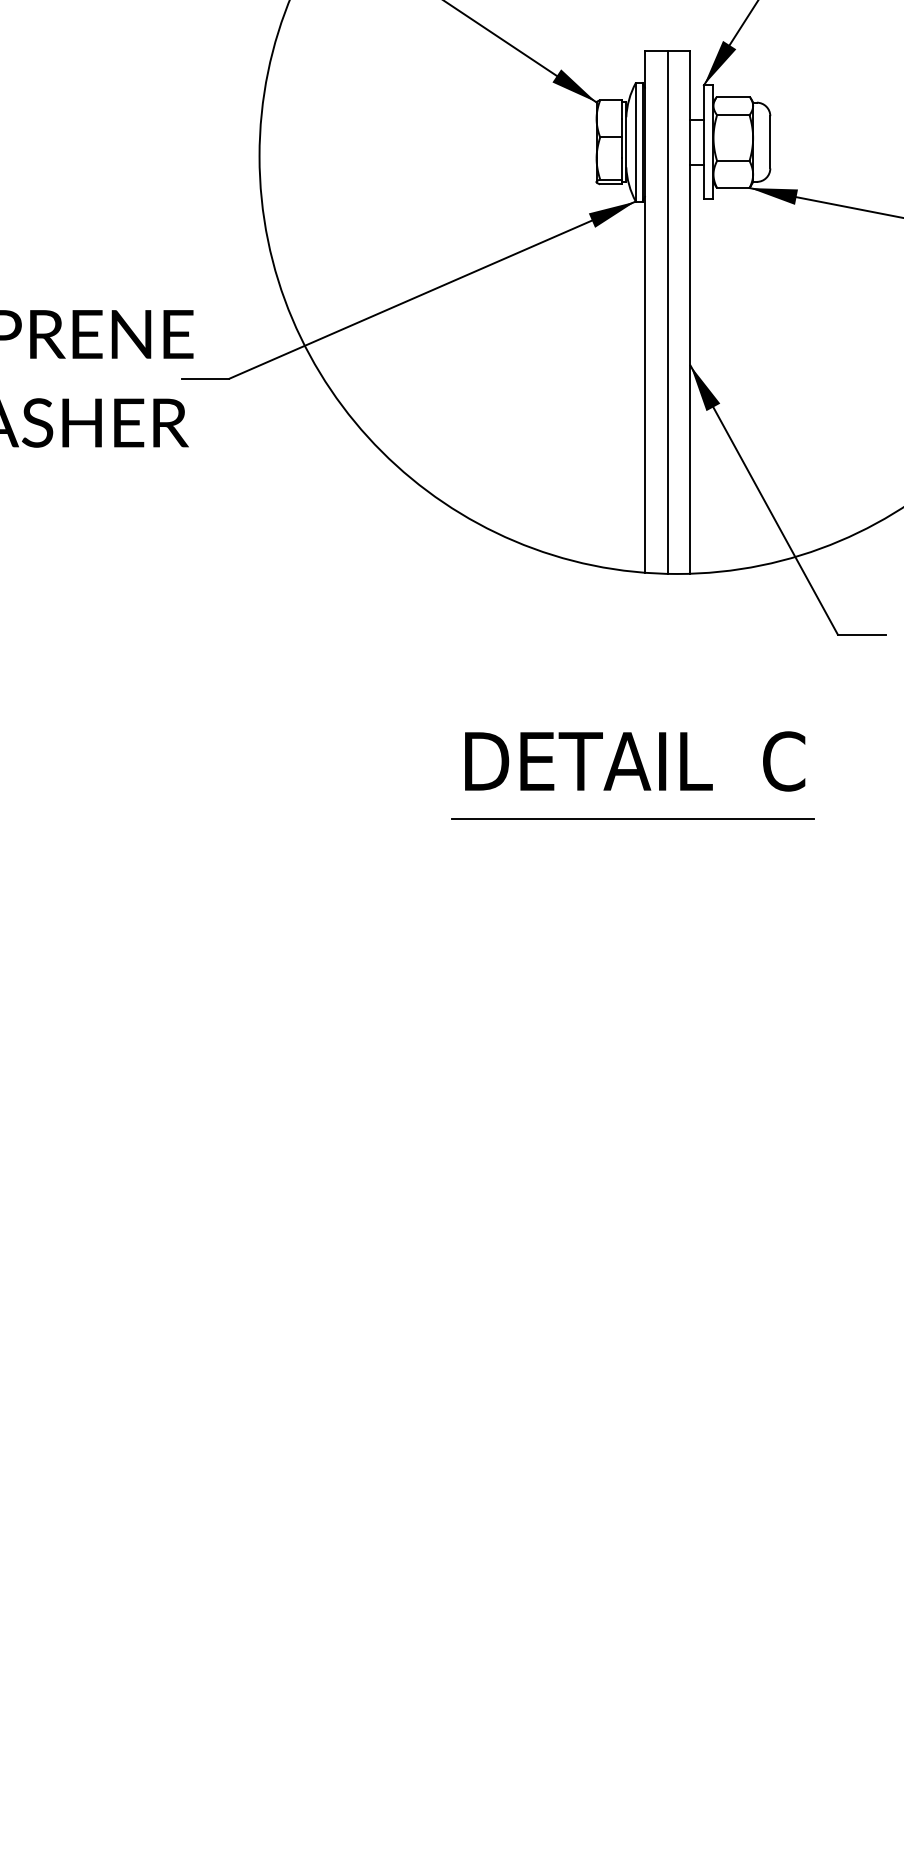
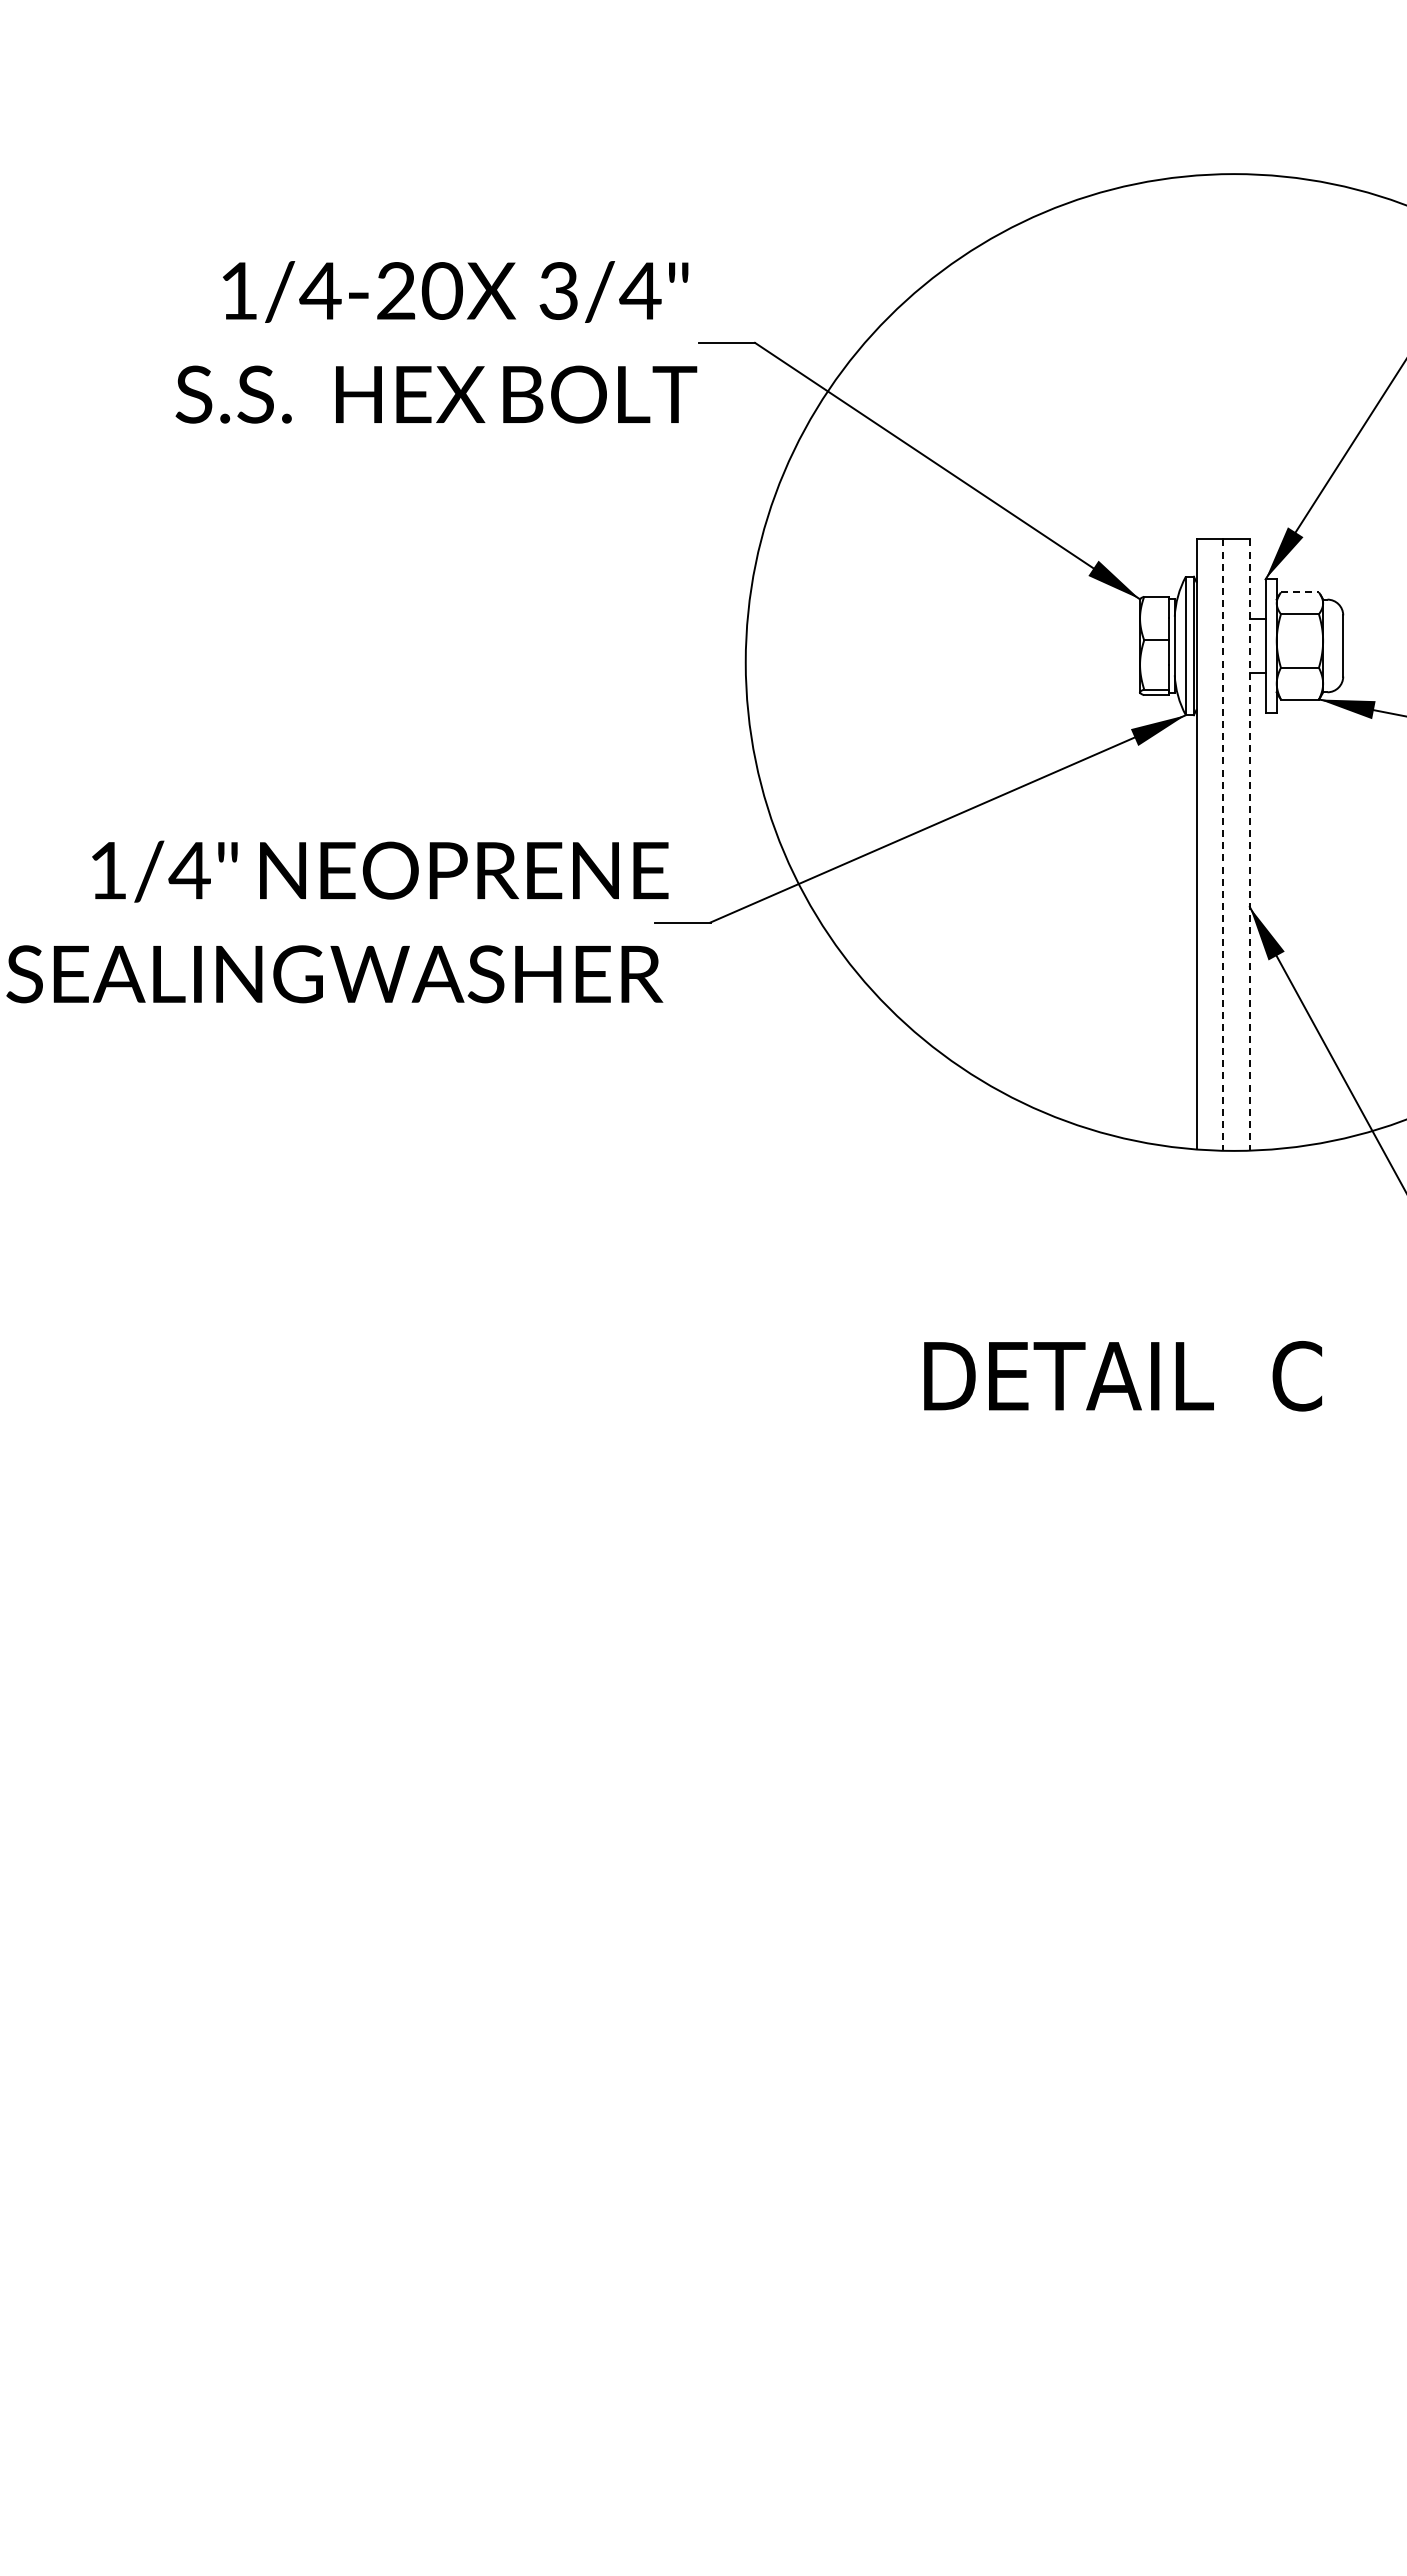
line: (733, 96) -> (1300, 592), solid -> dashed
line: (667, 312) -> (1223, 845), solid -> dashed
line: (690, 312) -> (1249, 845), solid -> dashed
text: (634, 761) -> (1122, 1376), moved
line: (632, 818) -> (1182, 1437), removed

